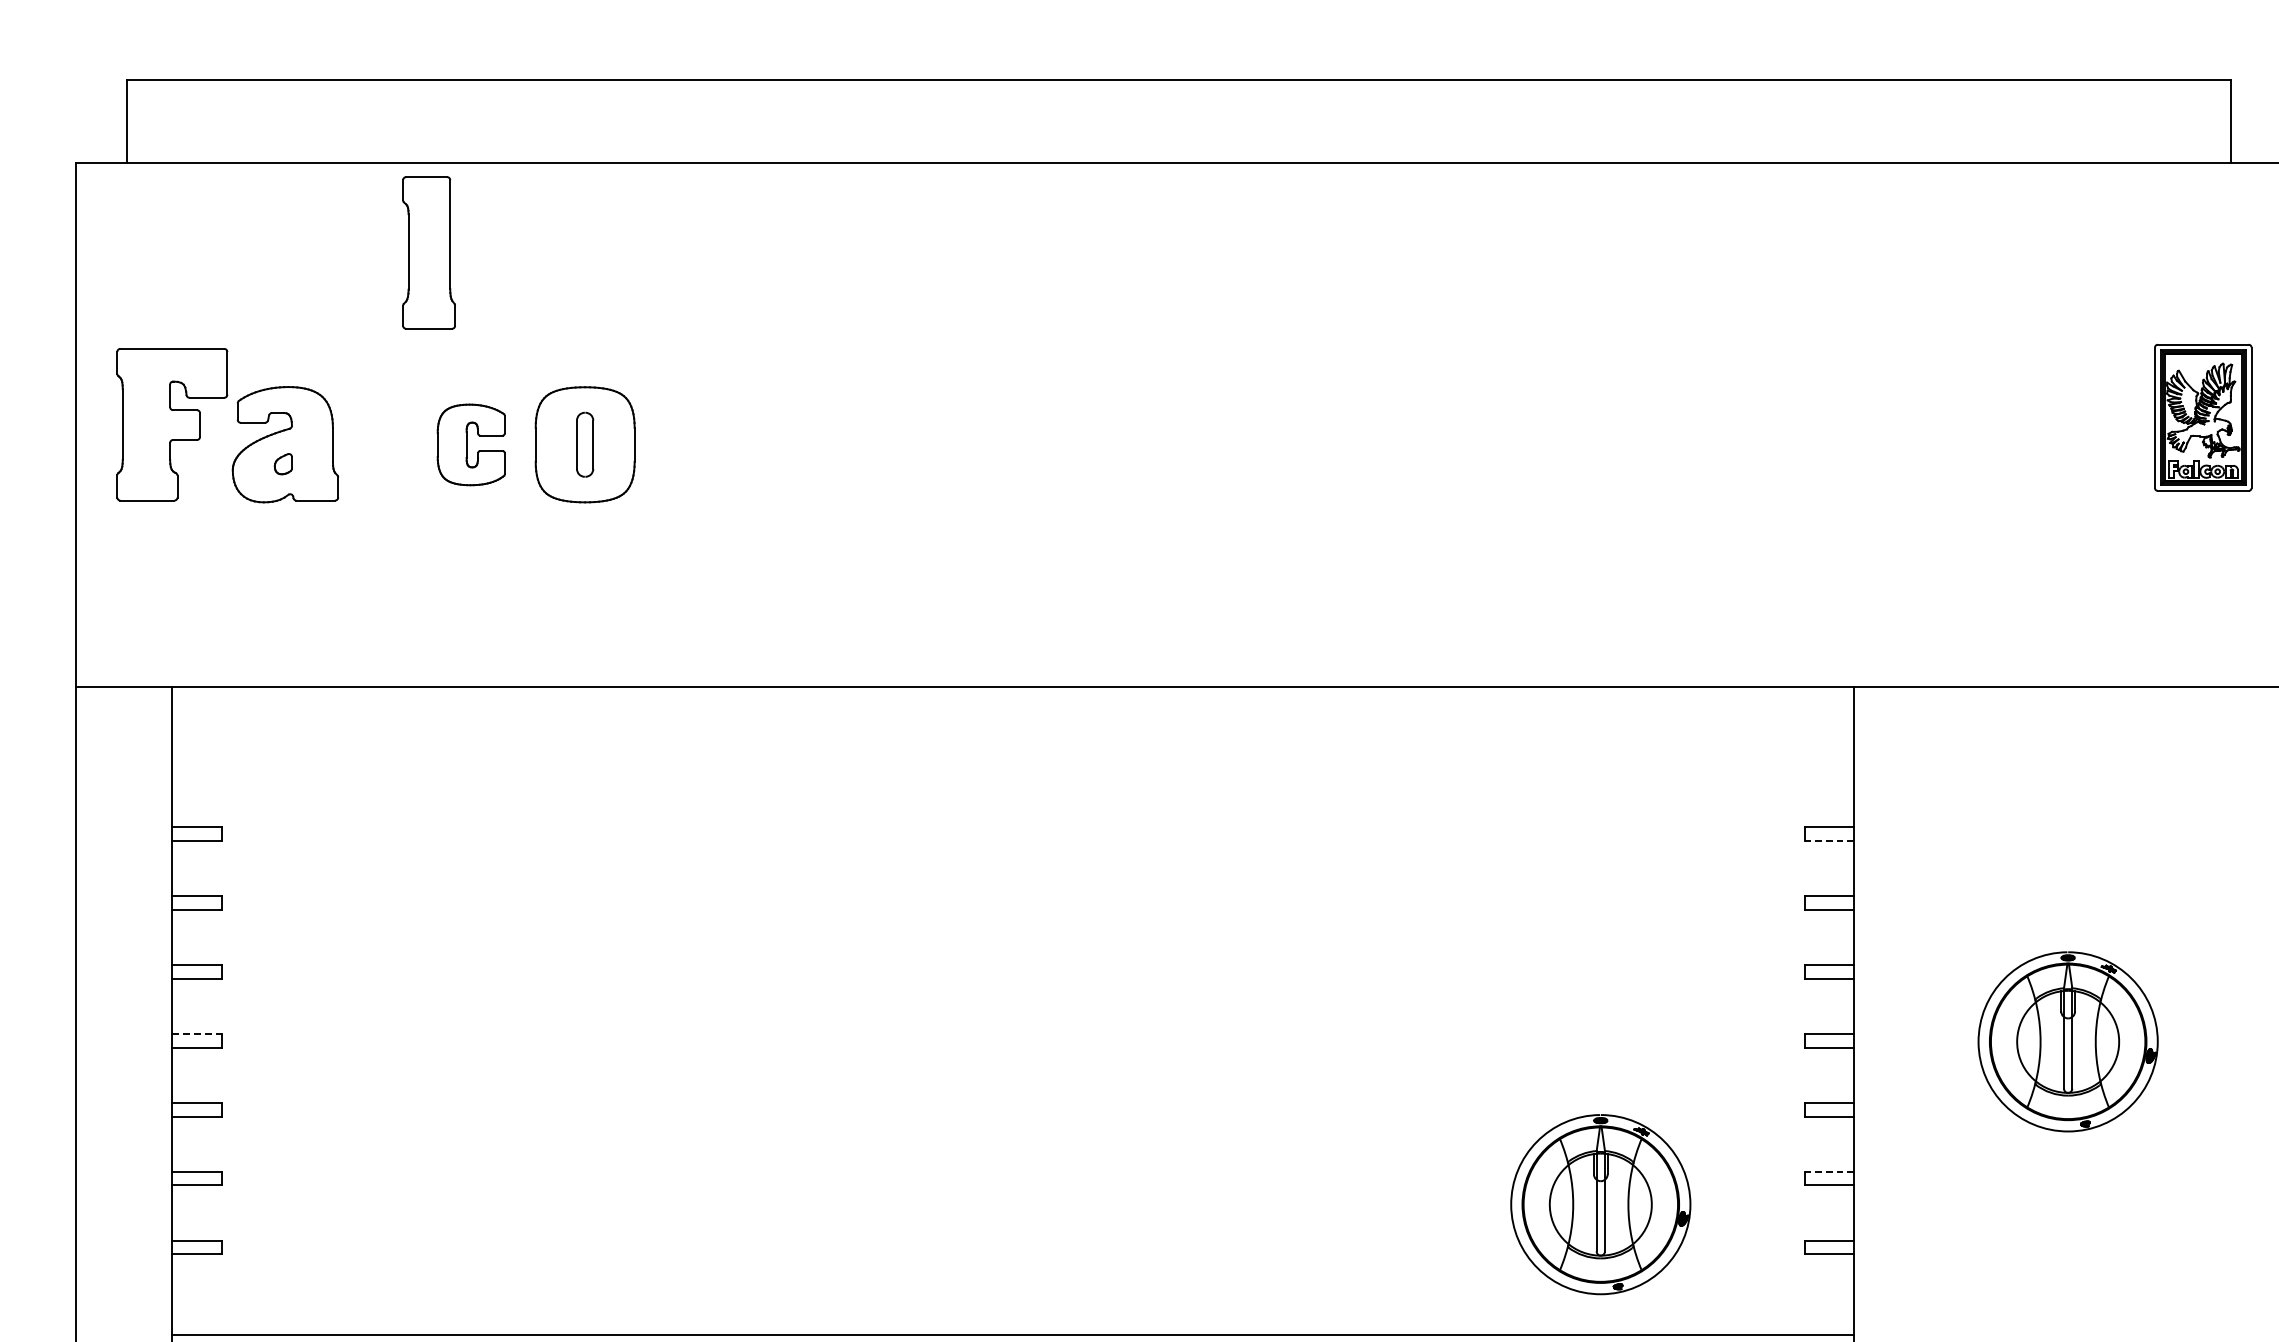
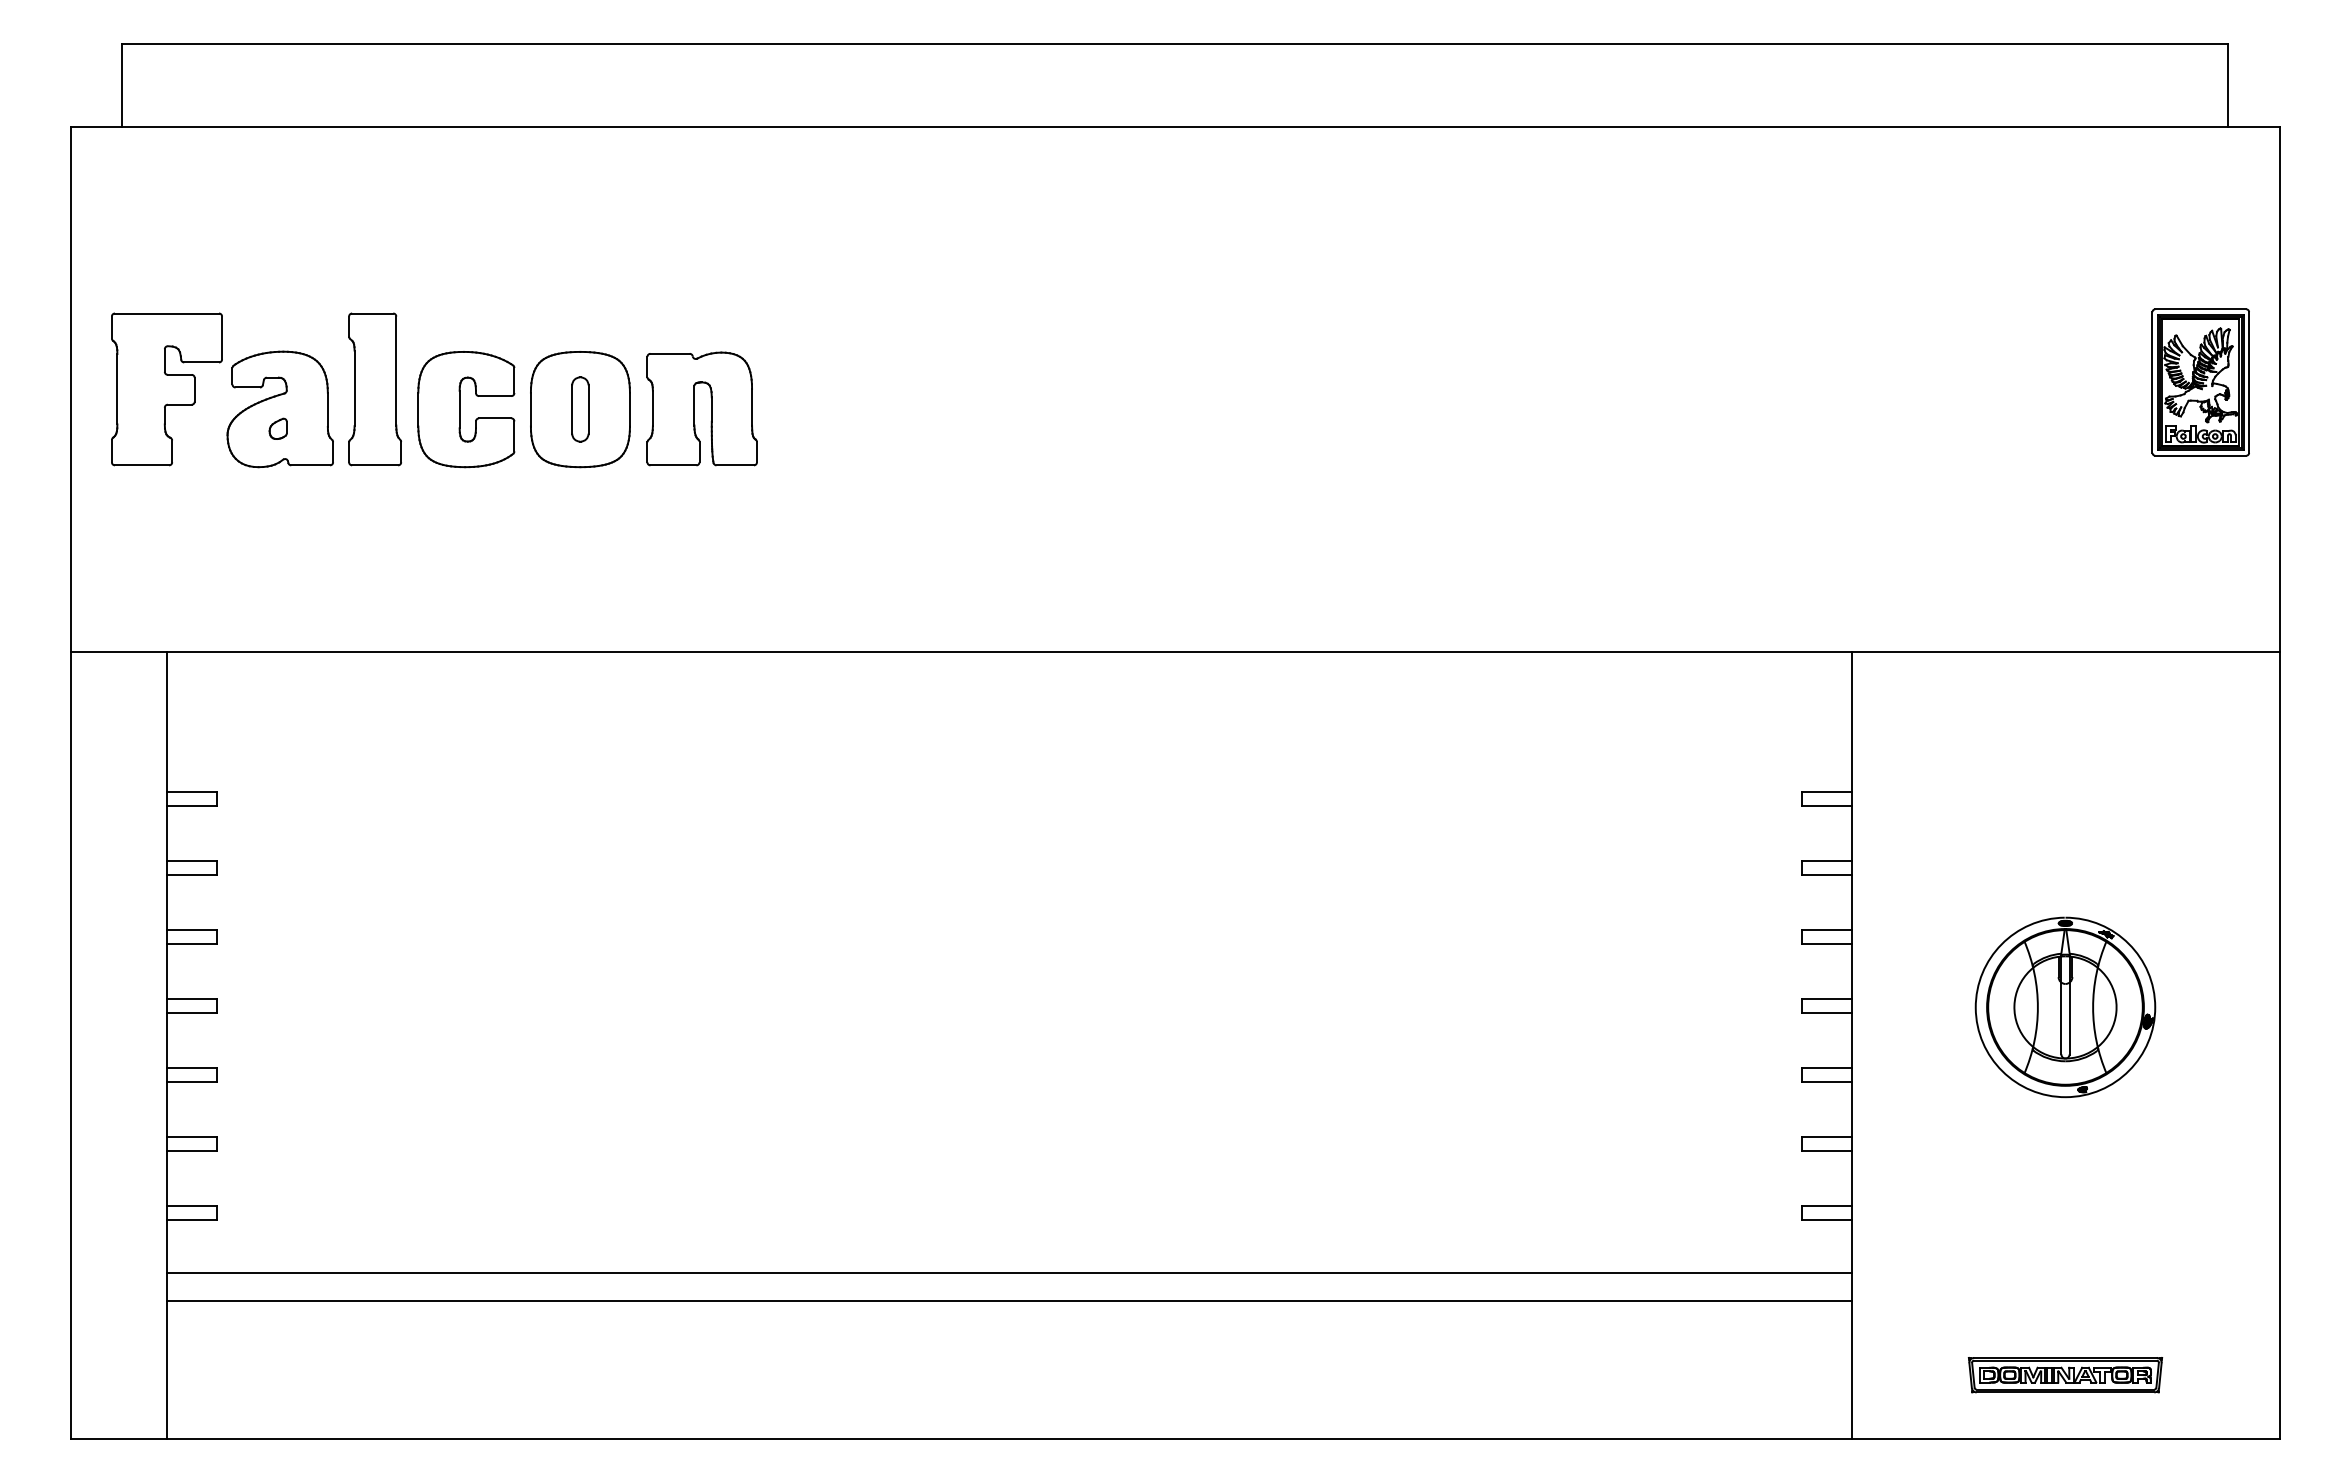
part: (428, 253) -> (374, 389), moved
part: (699, 443) -> (694, 408), added
part: (471, 444) -> (466, 409), size x1.43
line: (1829, 841) -> (1826, 806), dashed -> solid
line: (196, 1033) -> (191, 999), dashed -> solid
line: (1829, 1171) -> (1826, 1137), dashed -> solid
part: (1600, 1204) -> (1597, 1170), removed
line: (1013, 1307) -> (1009, 1273), added

